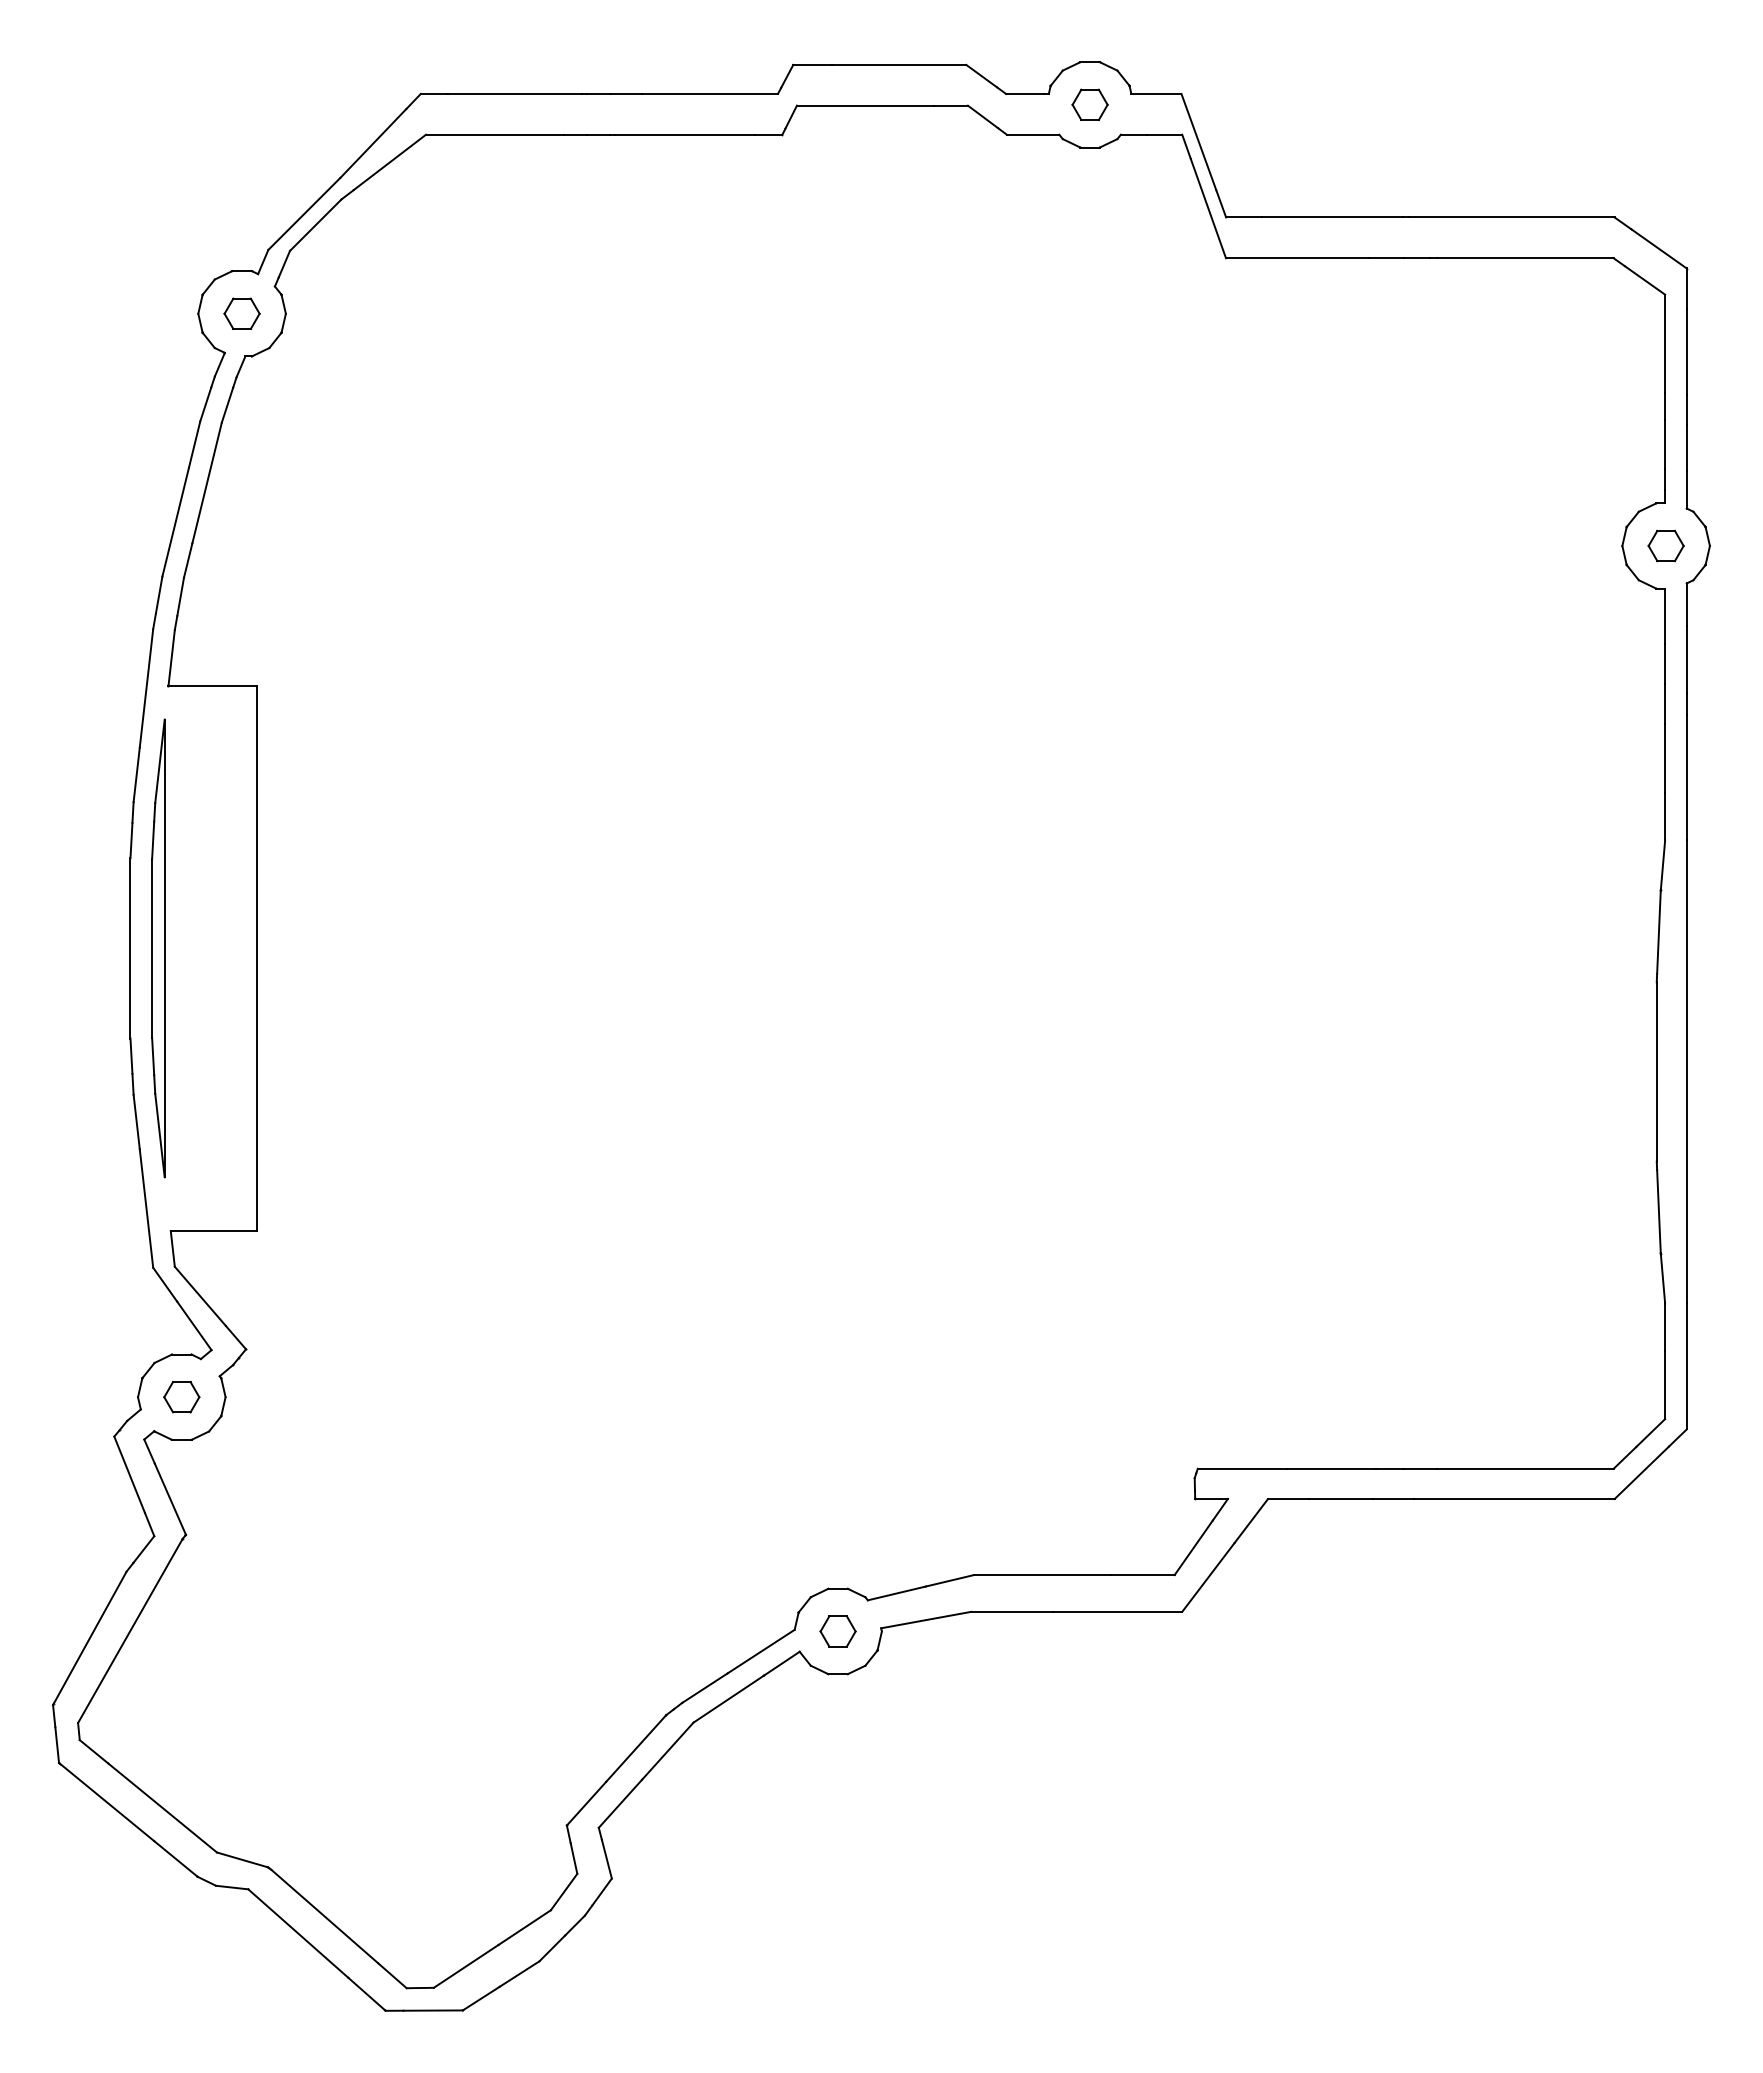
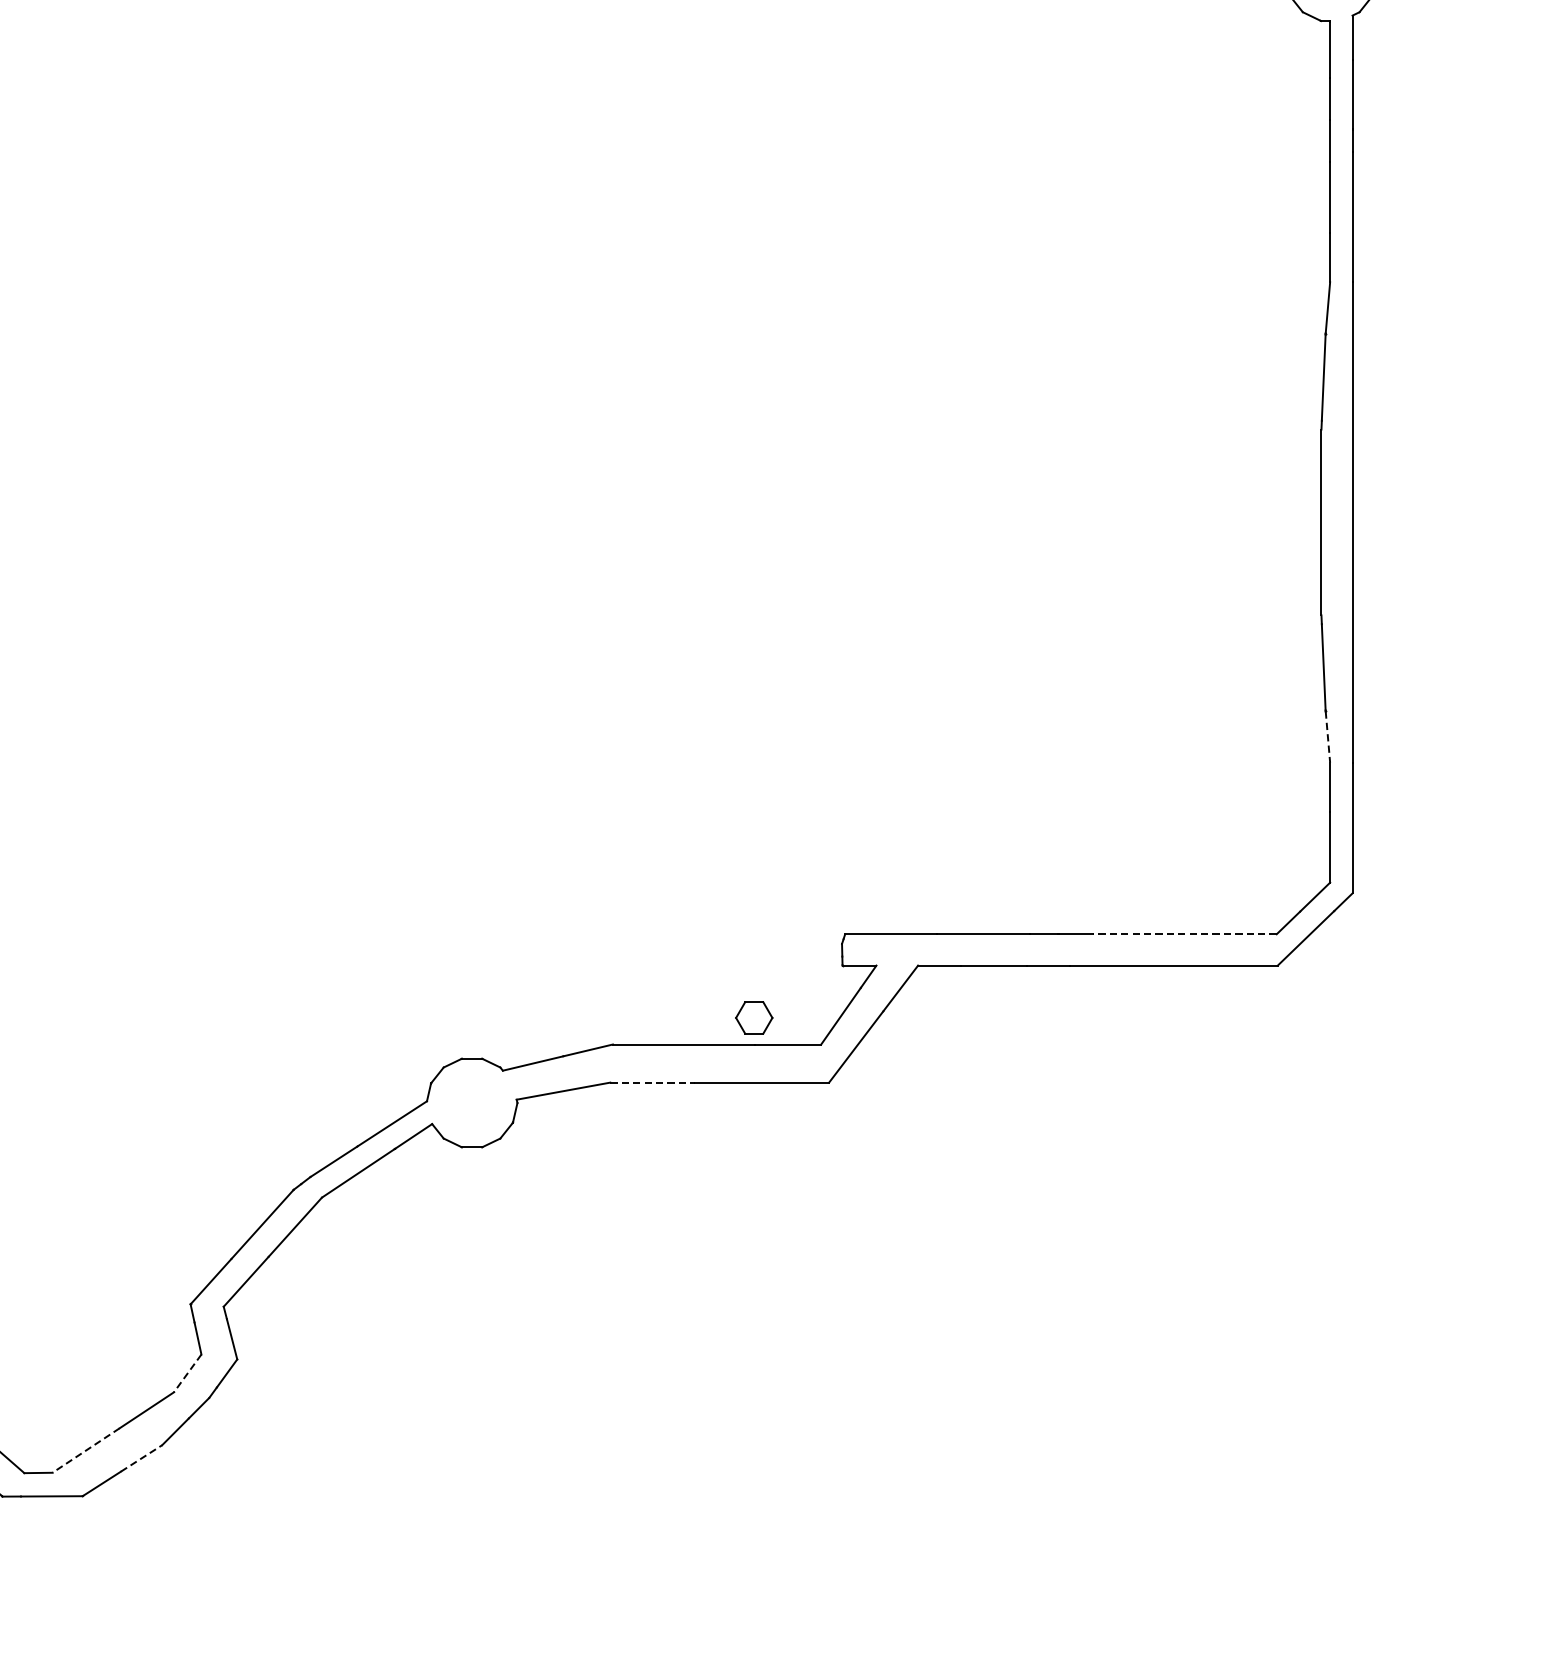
line: (1662, 1278) -> (1327, 736), solid -> dashed
line: (1525, 1468) -> (1185, 933), solid -> dashed
line: (1012, 1611) -> (652, 1082), solid -> dashed
part: (837, 1631) -> (753, 1017), moved
line: (564, 1892) -> (188, 1373), solid -> dashed
line: (466, 1966) -> (86, 1450), solid -> dashed
line: (519, 1974) -> (141, 1458), solid -> dashed

